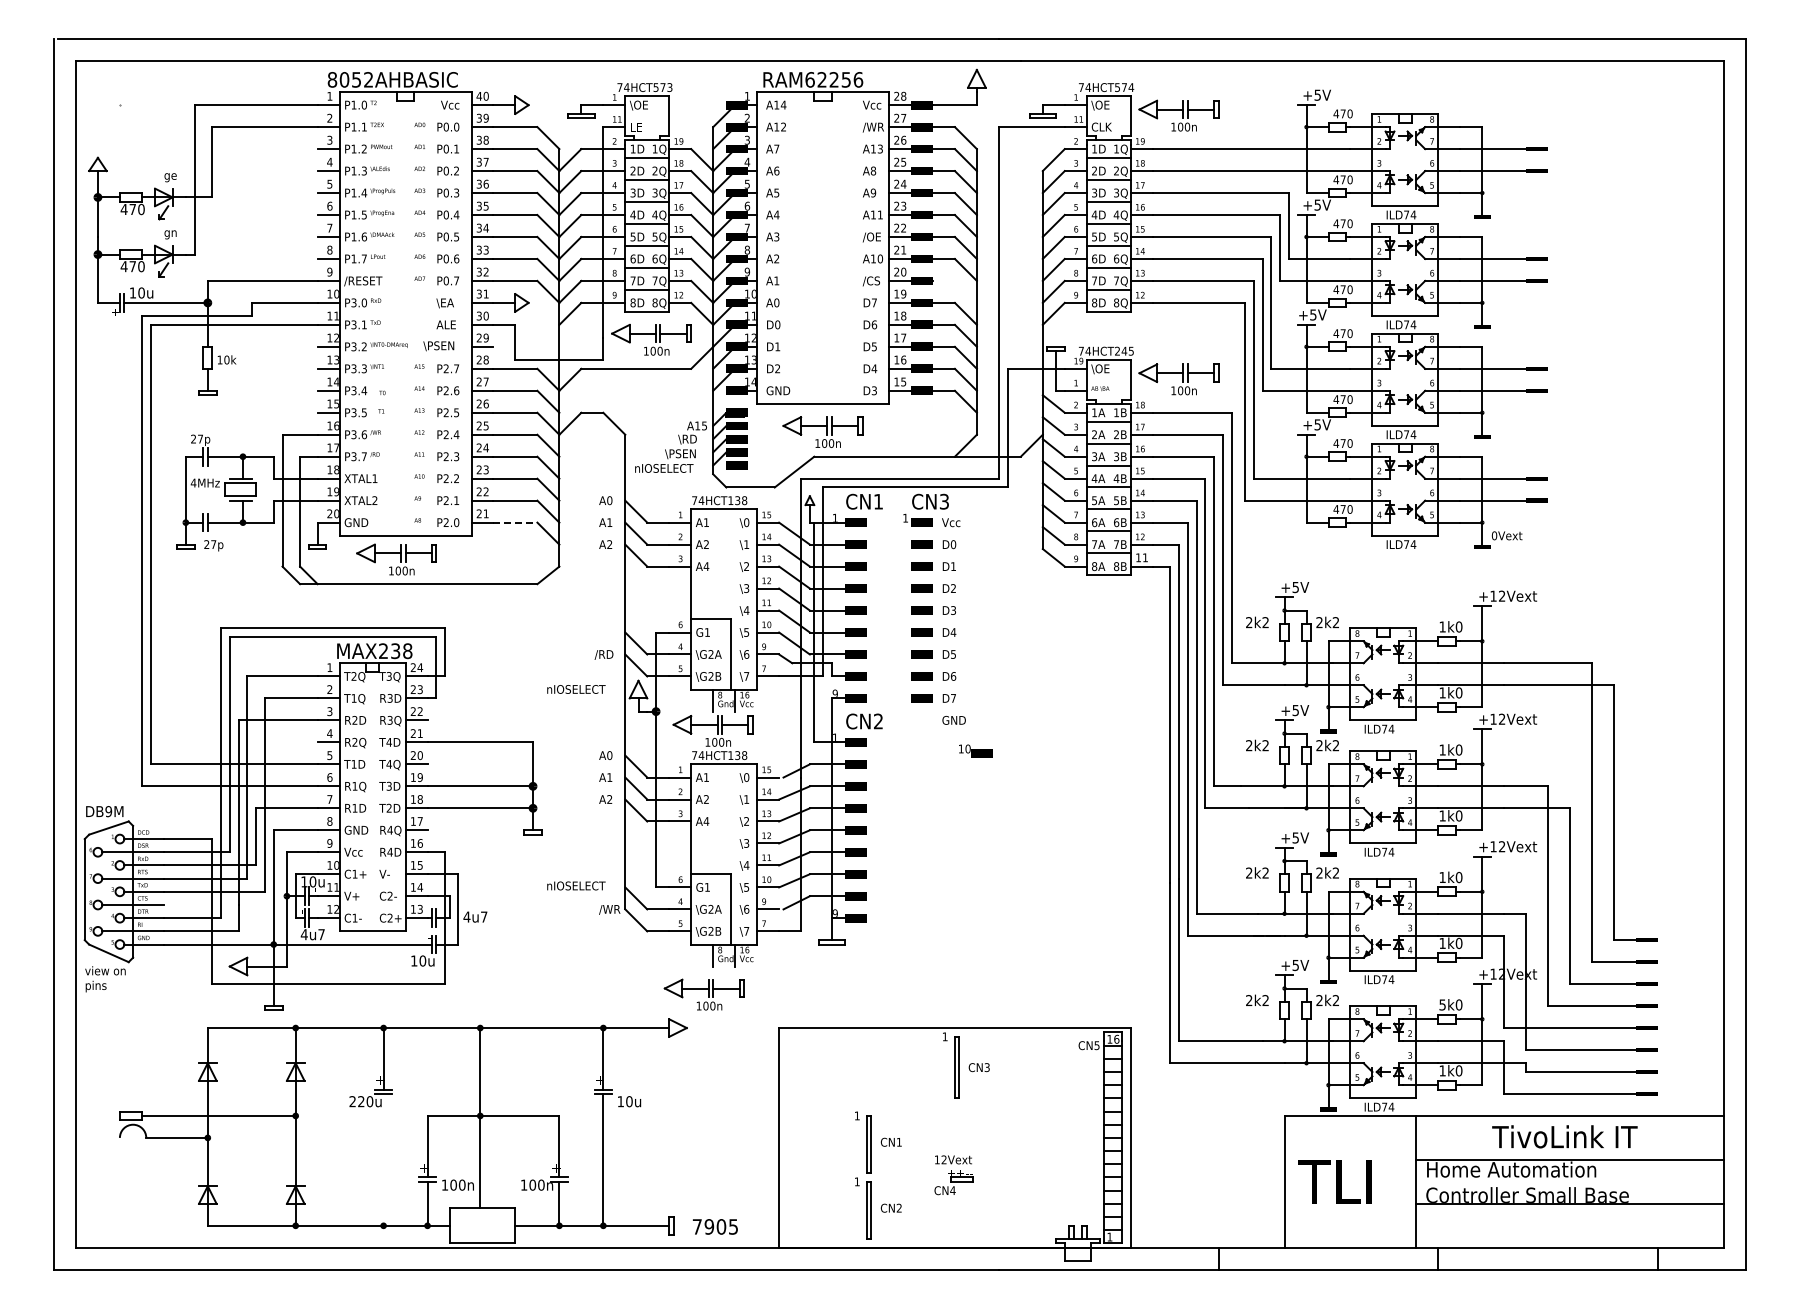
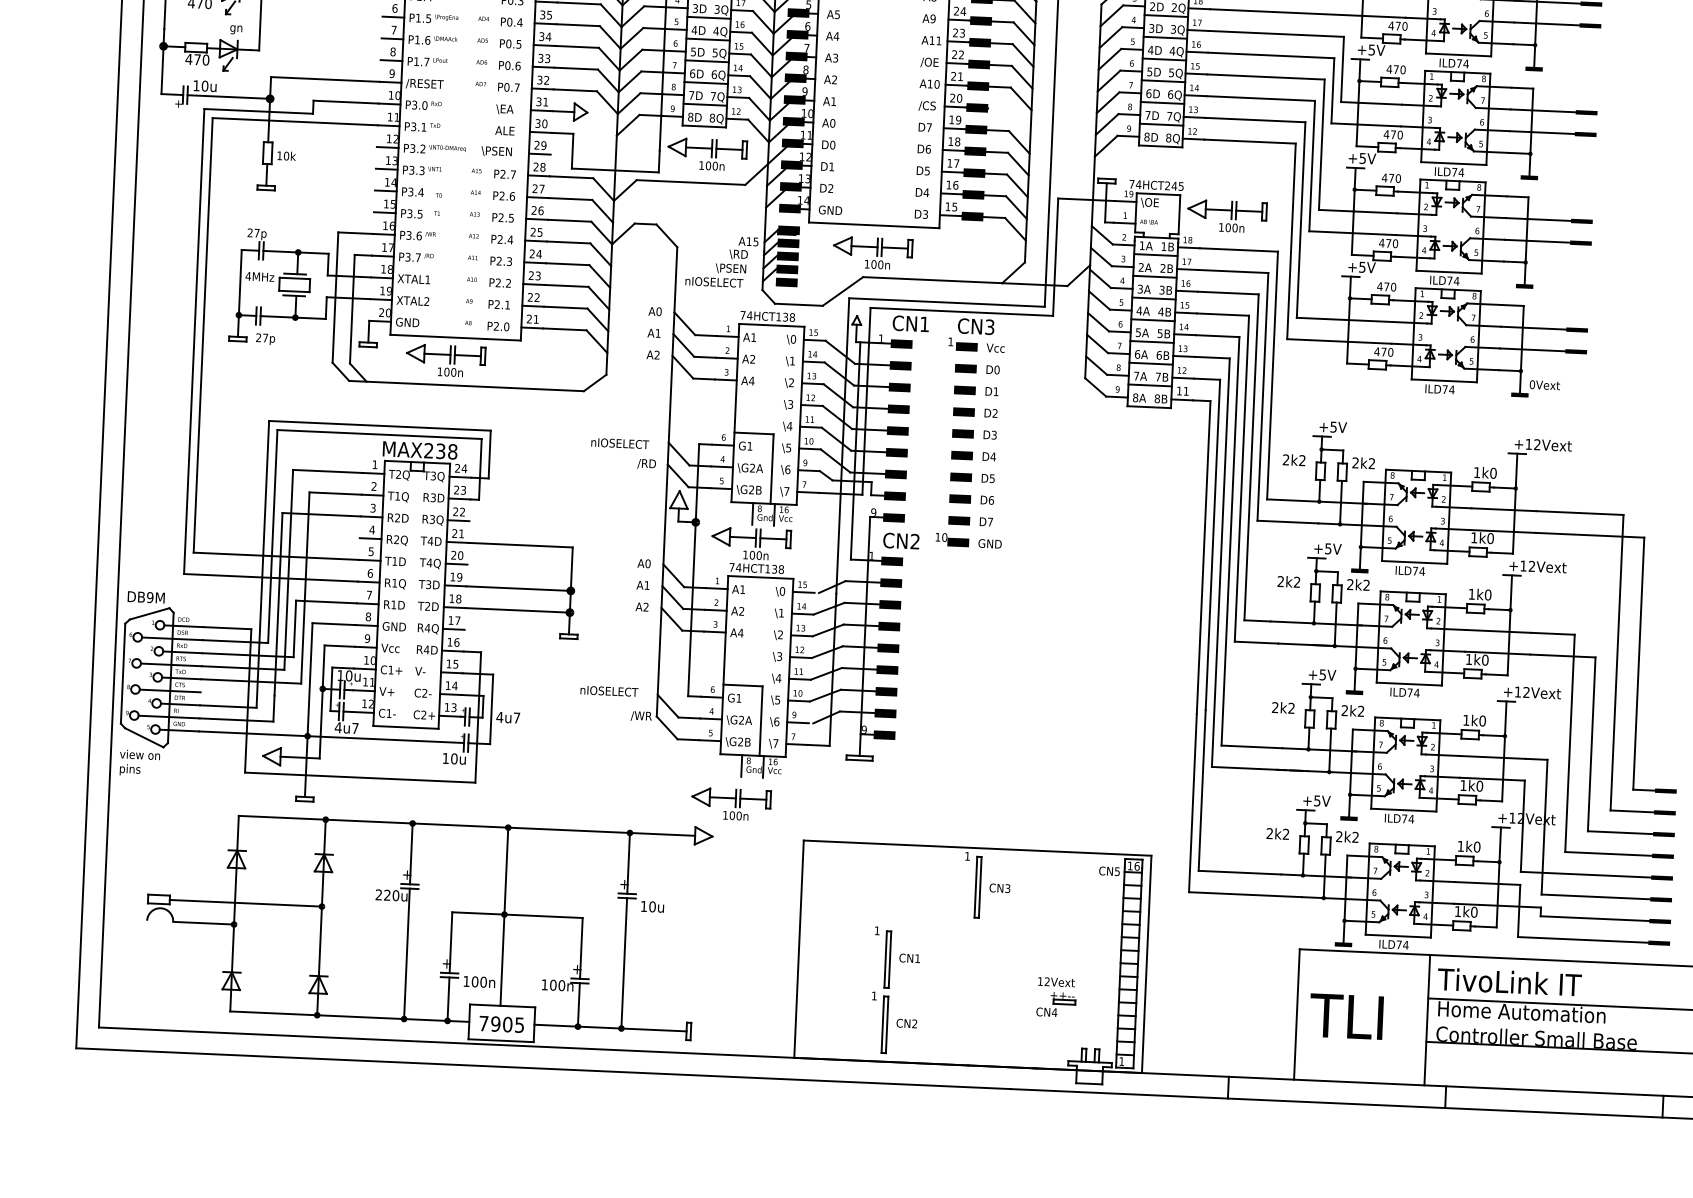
line: (515, 522) -> (564, 329), dashed -> solid
text: (576, 689) -> (620, 443), moved
text: (975, 750) -> (952, 539), moved
text: (1442, 1004) -> (1460, 845), 5k0 -> 1k0
text: (1564, 1136) -> (1509, 981), moved
line: (383, 1159) -> (406, 953), added
part: (953, 1175) -> (1055, 997), moved
text: (715, 1226) -> (501, 1023), moved

